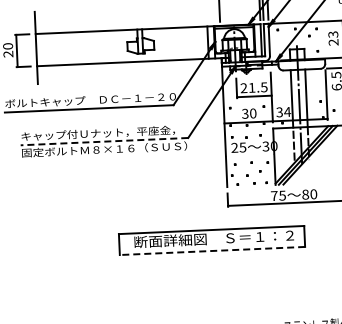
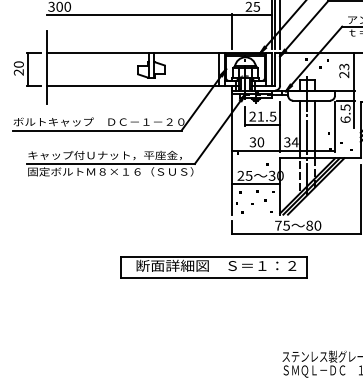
line: (104, 141) -> (111, 163), dashed -> solid
line: (249, 154) -> (255, 183), added
line: (212, 250) -> (214, 277), dashed -> solid

